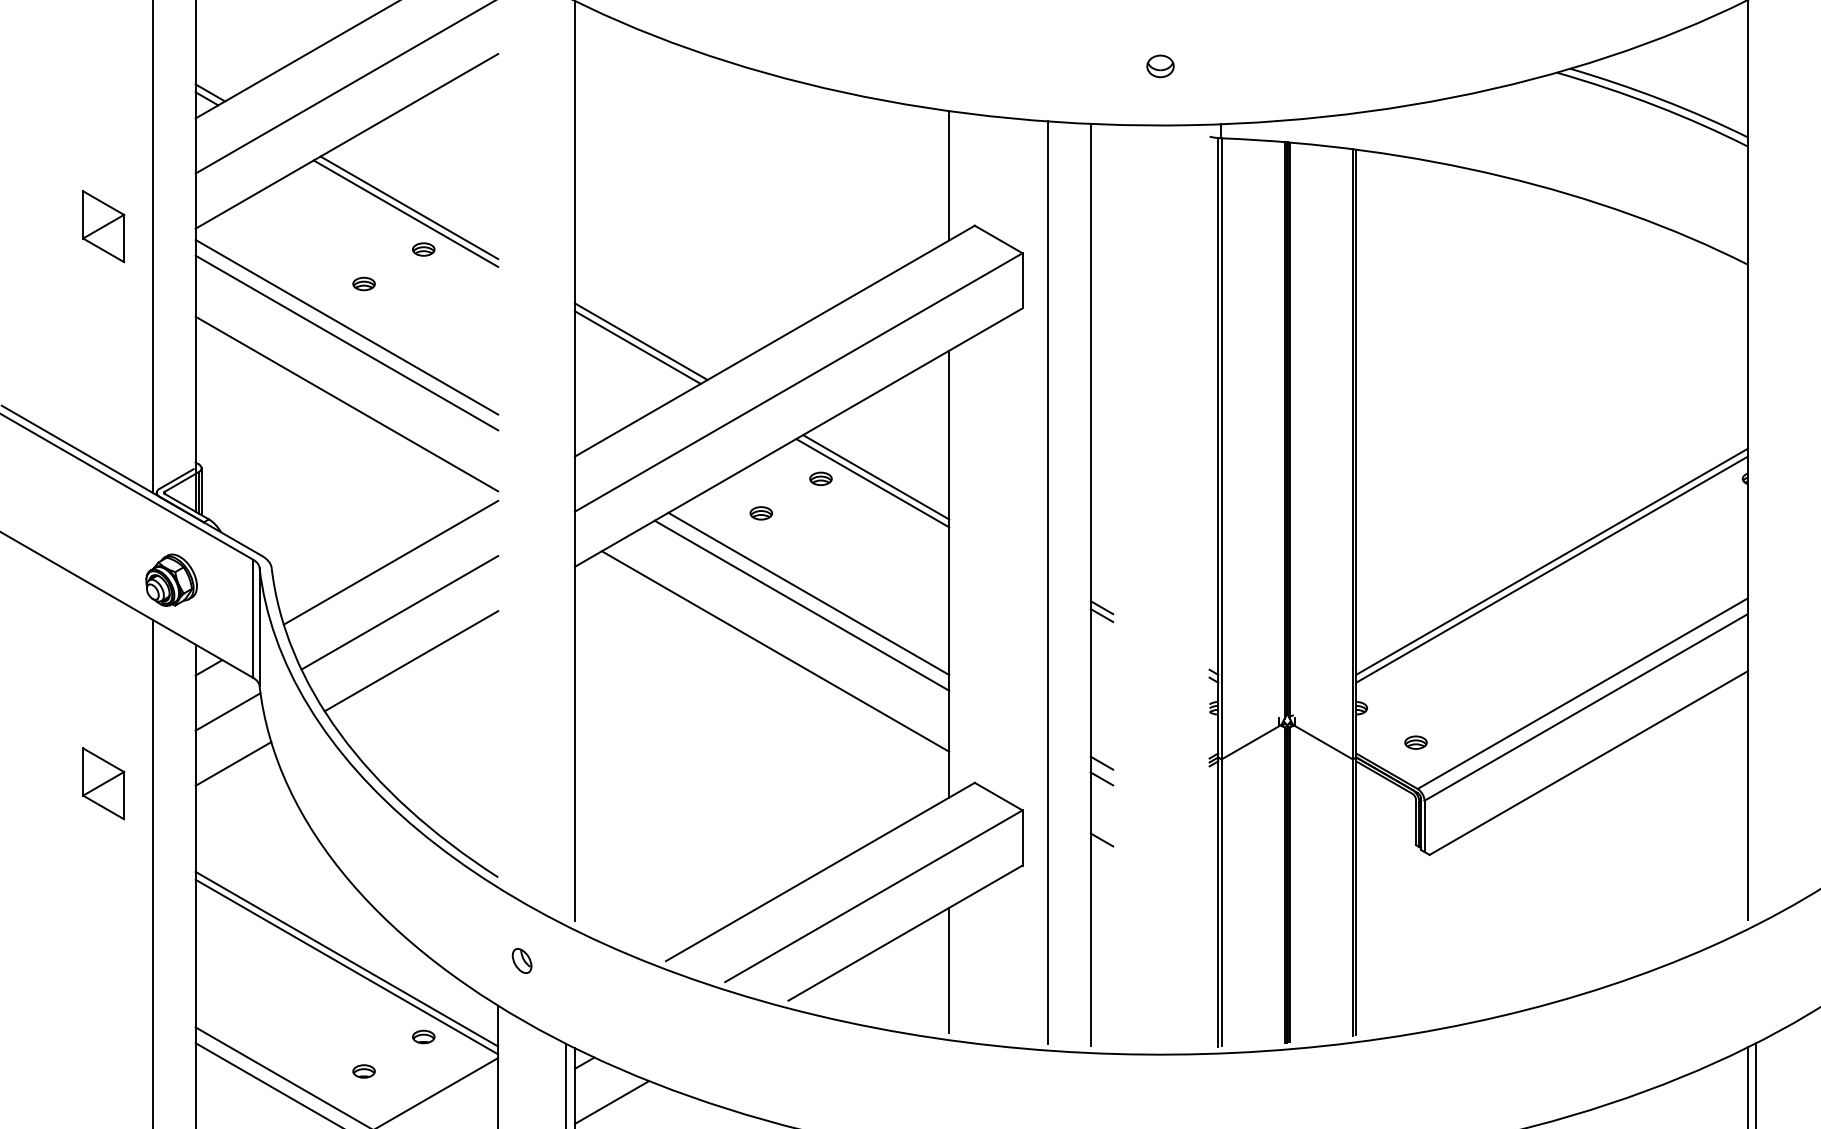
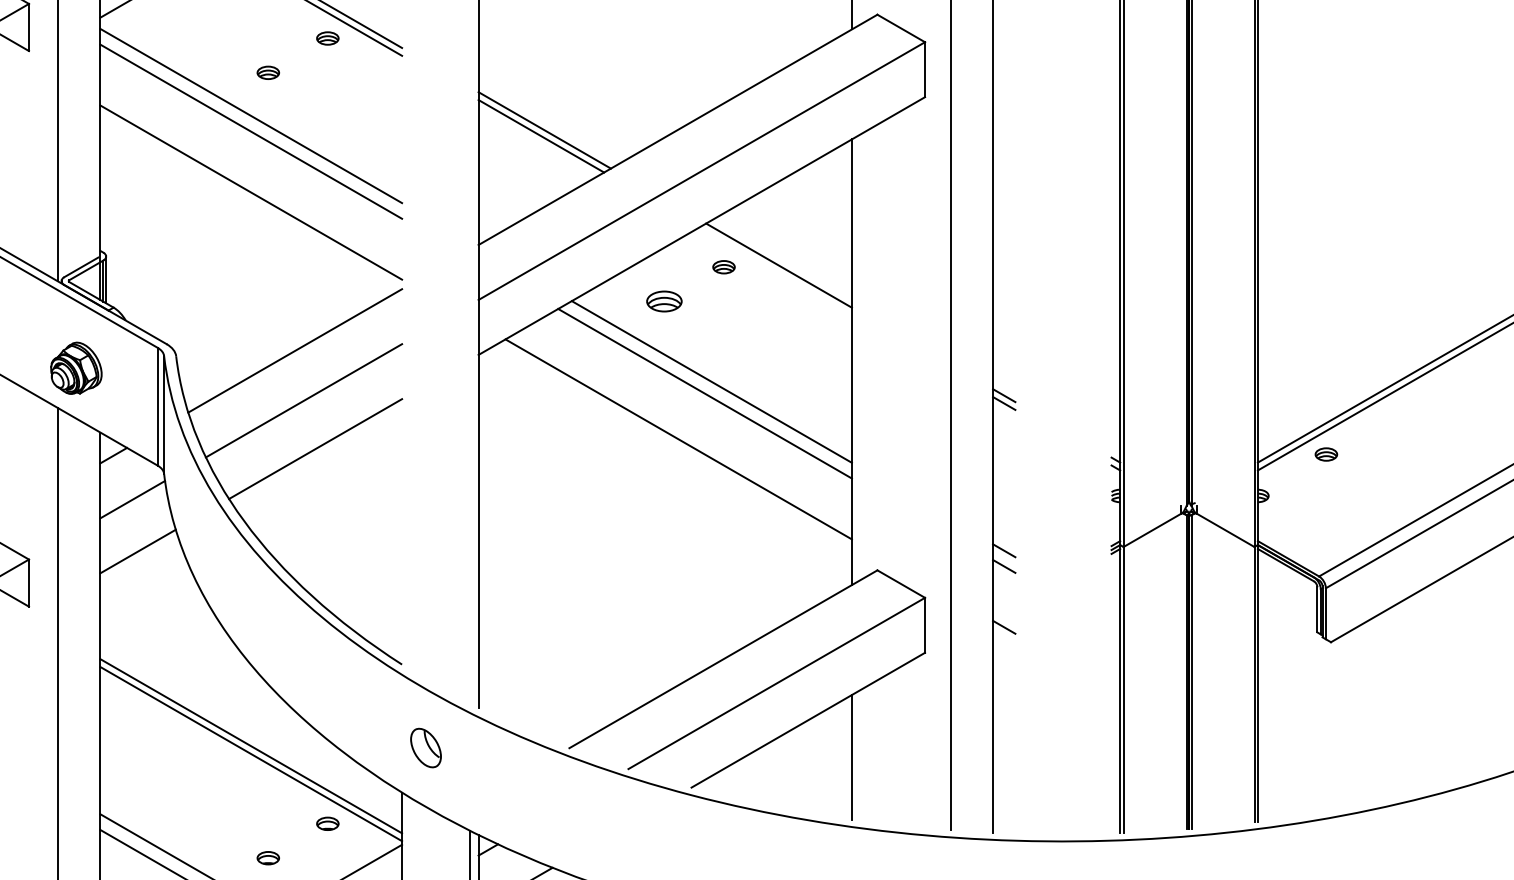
line: (872, 483) -> (775, 271), removed
part: (761, 513) -> (664, 301), size x1.6
part: (1415, 742) -> (1325, 454), moved
part: (521, 960) -> (425, 747), size x1.6

